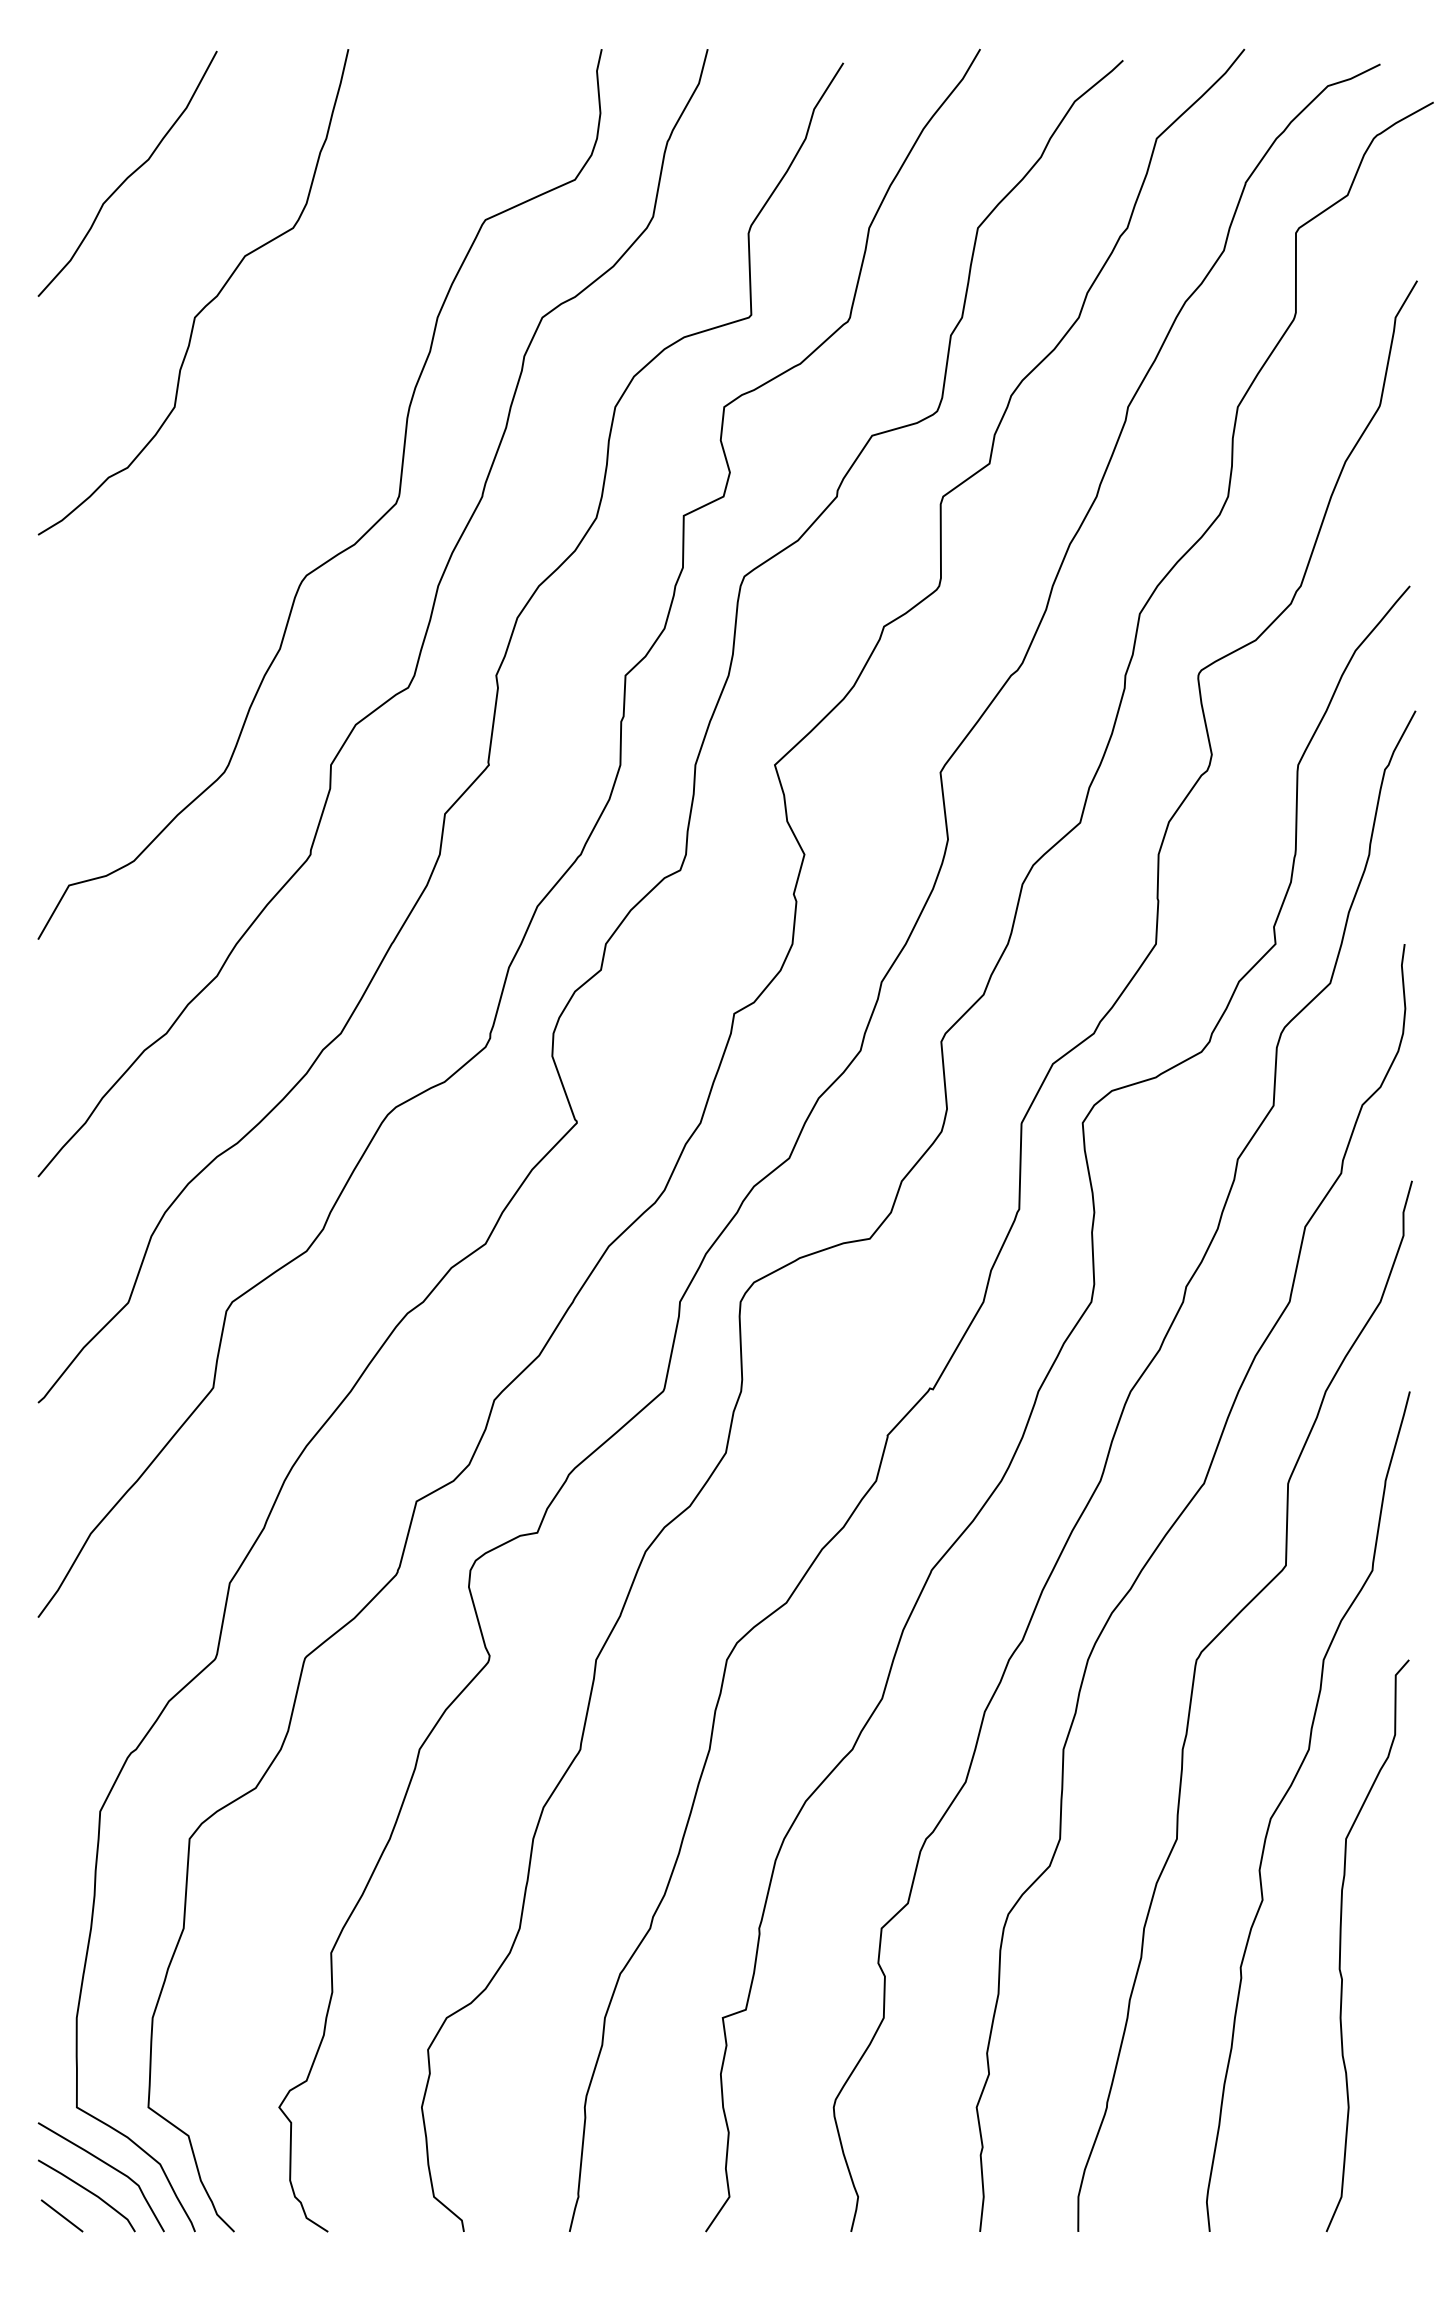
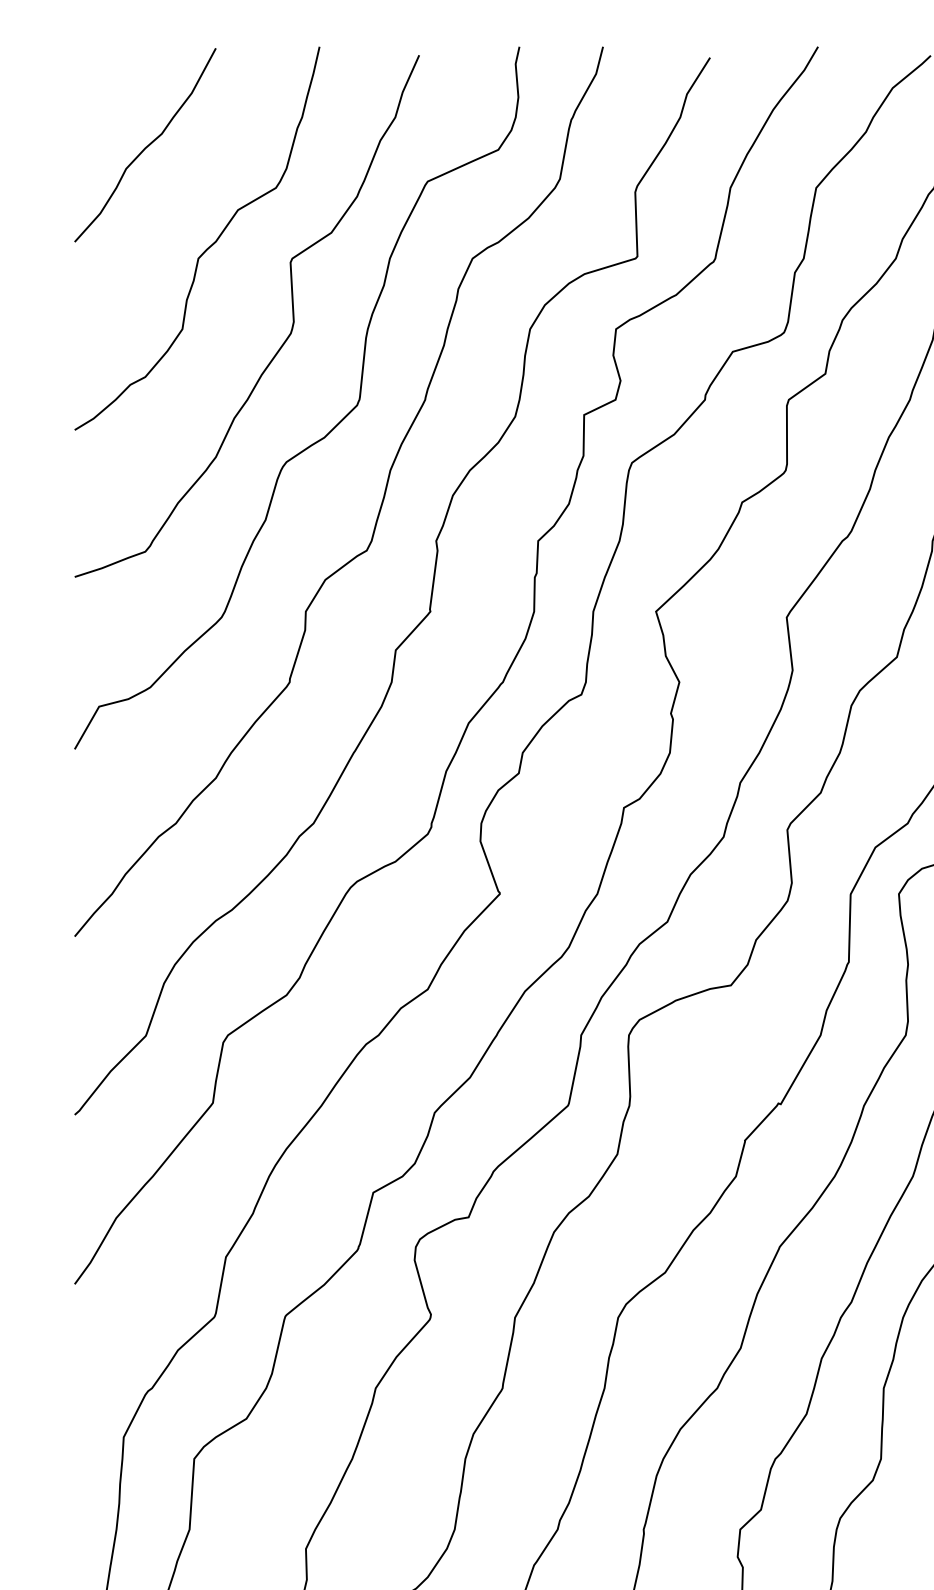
curve: (301, 425) -> (282, 343), added

